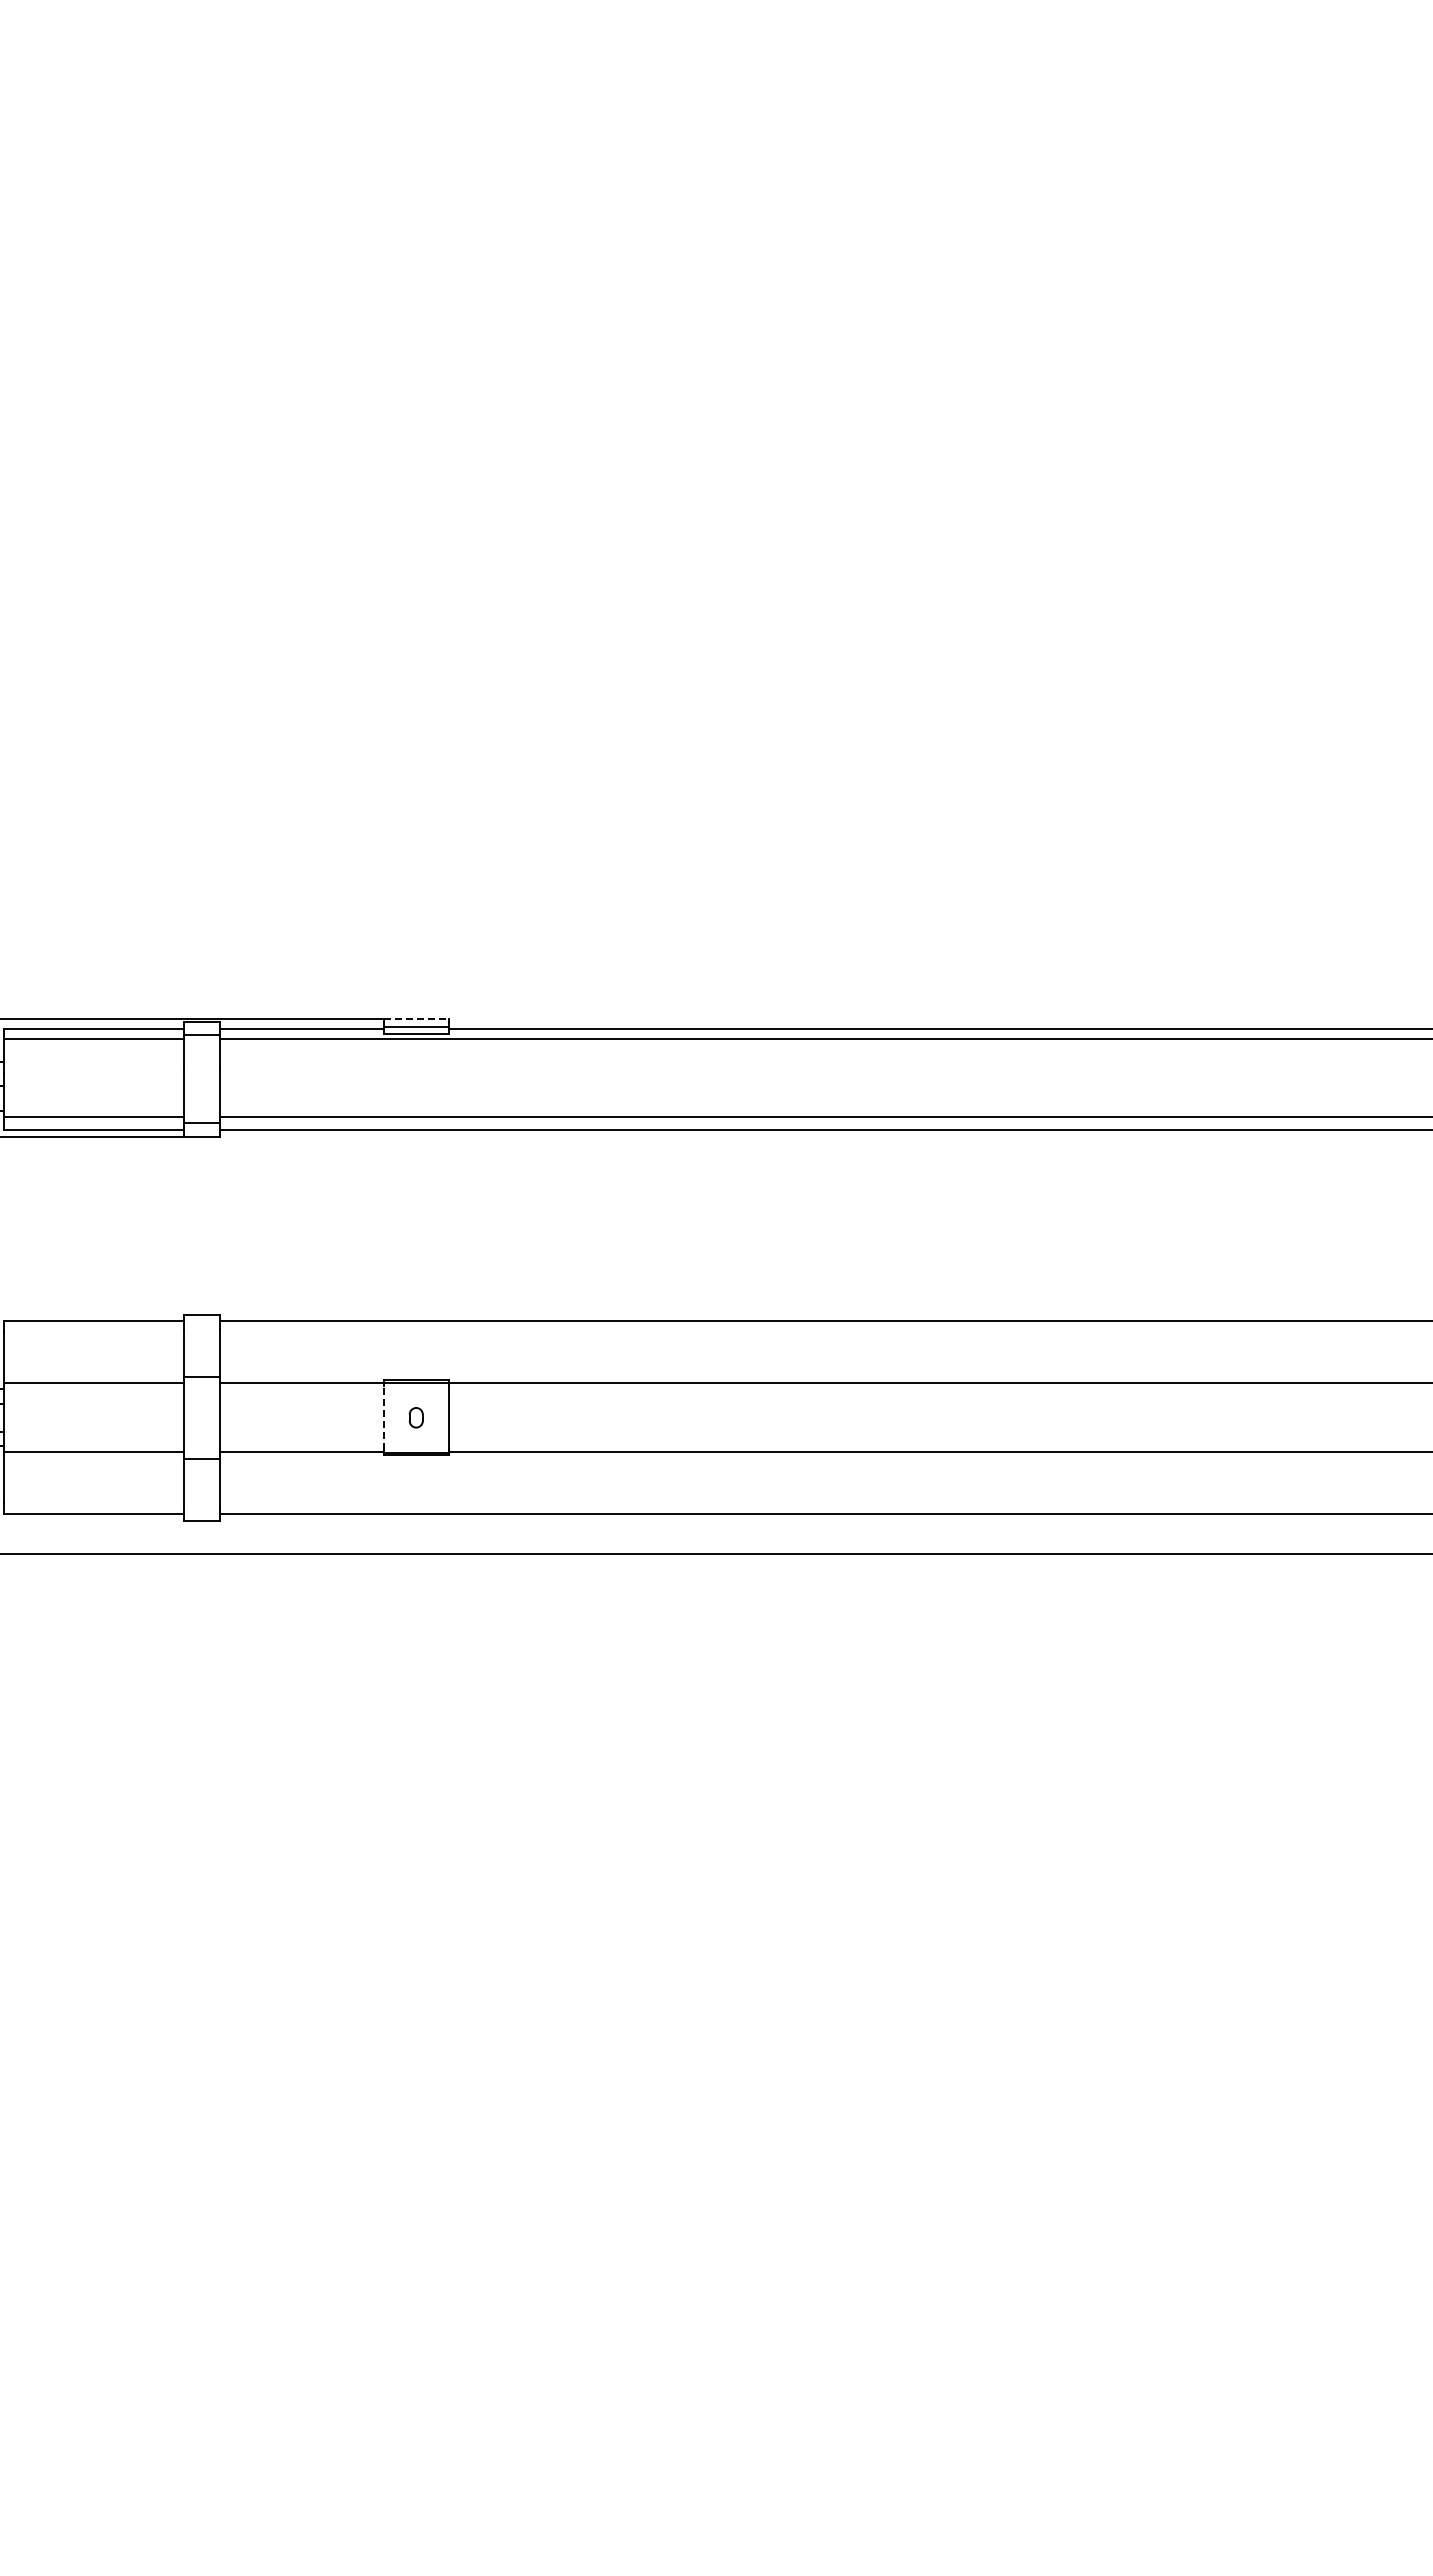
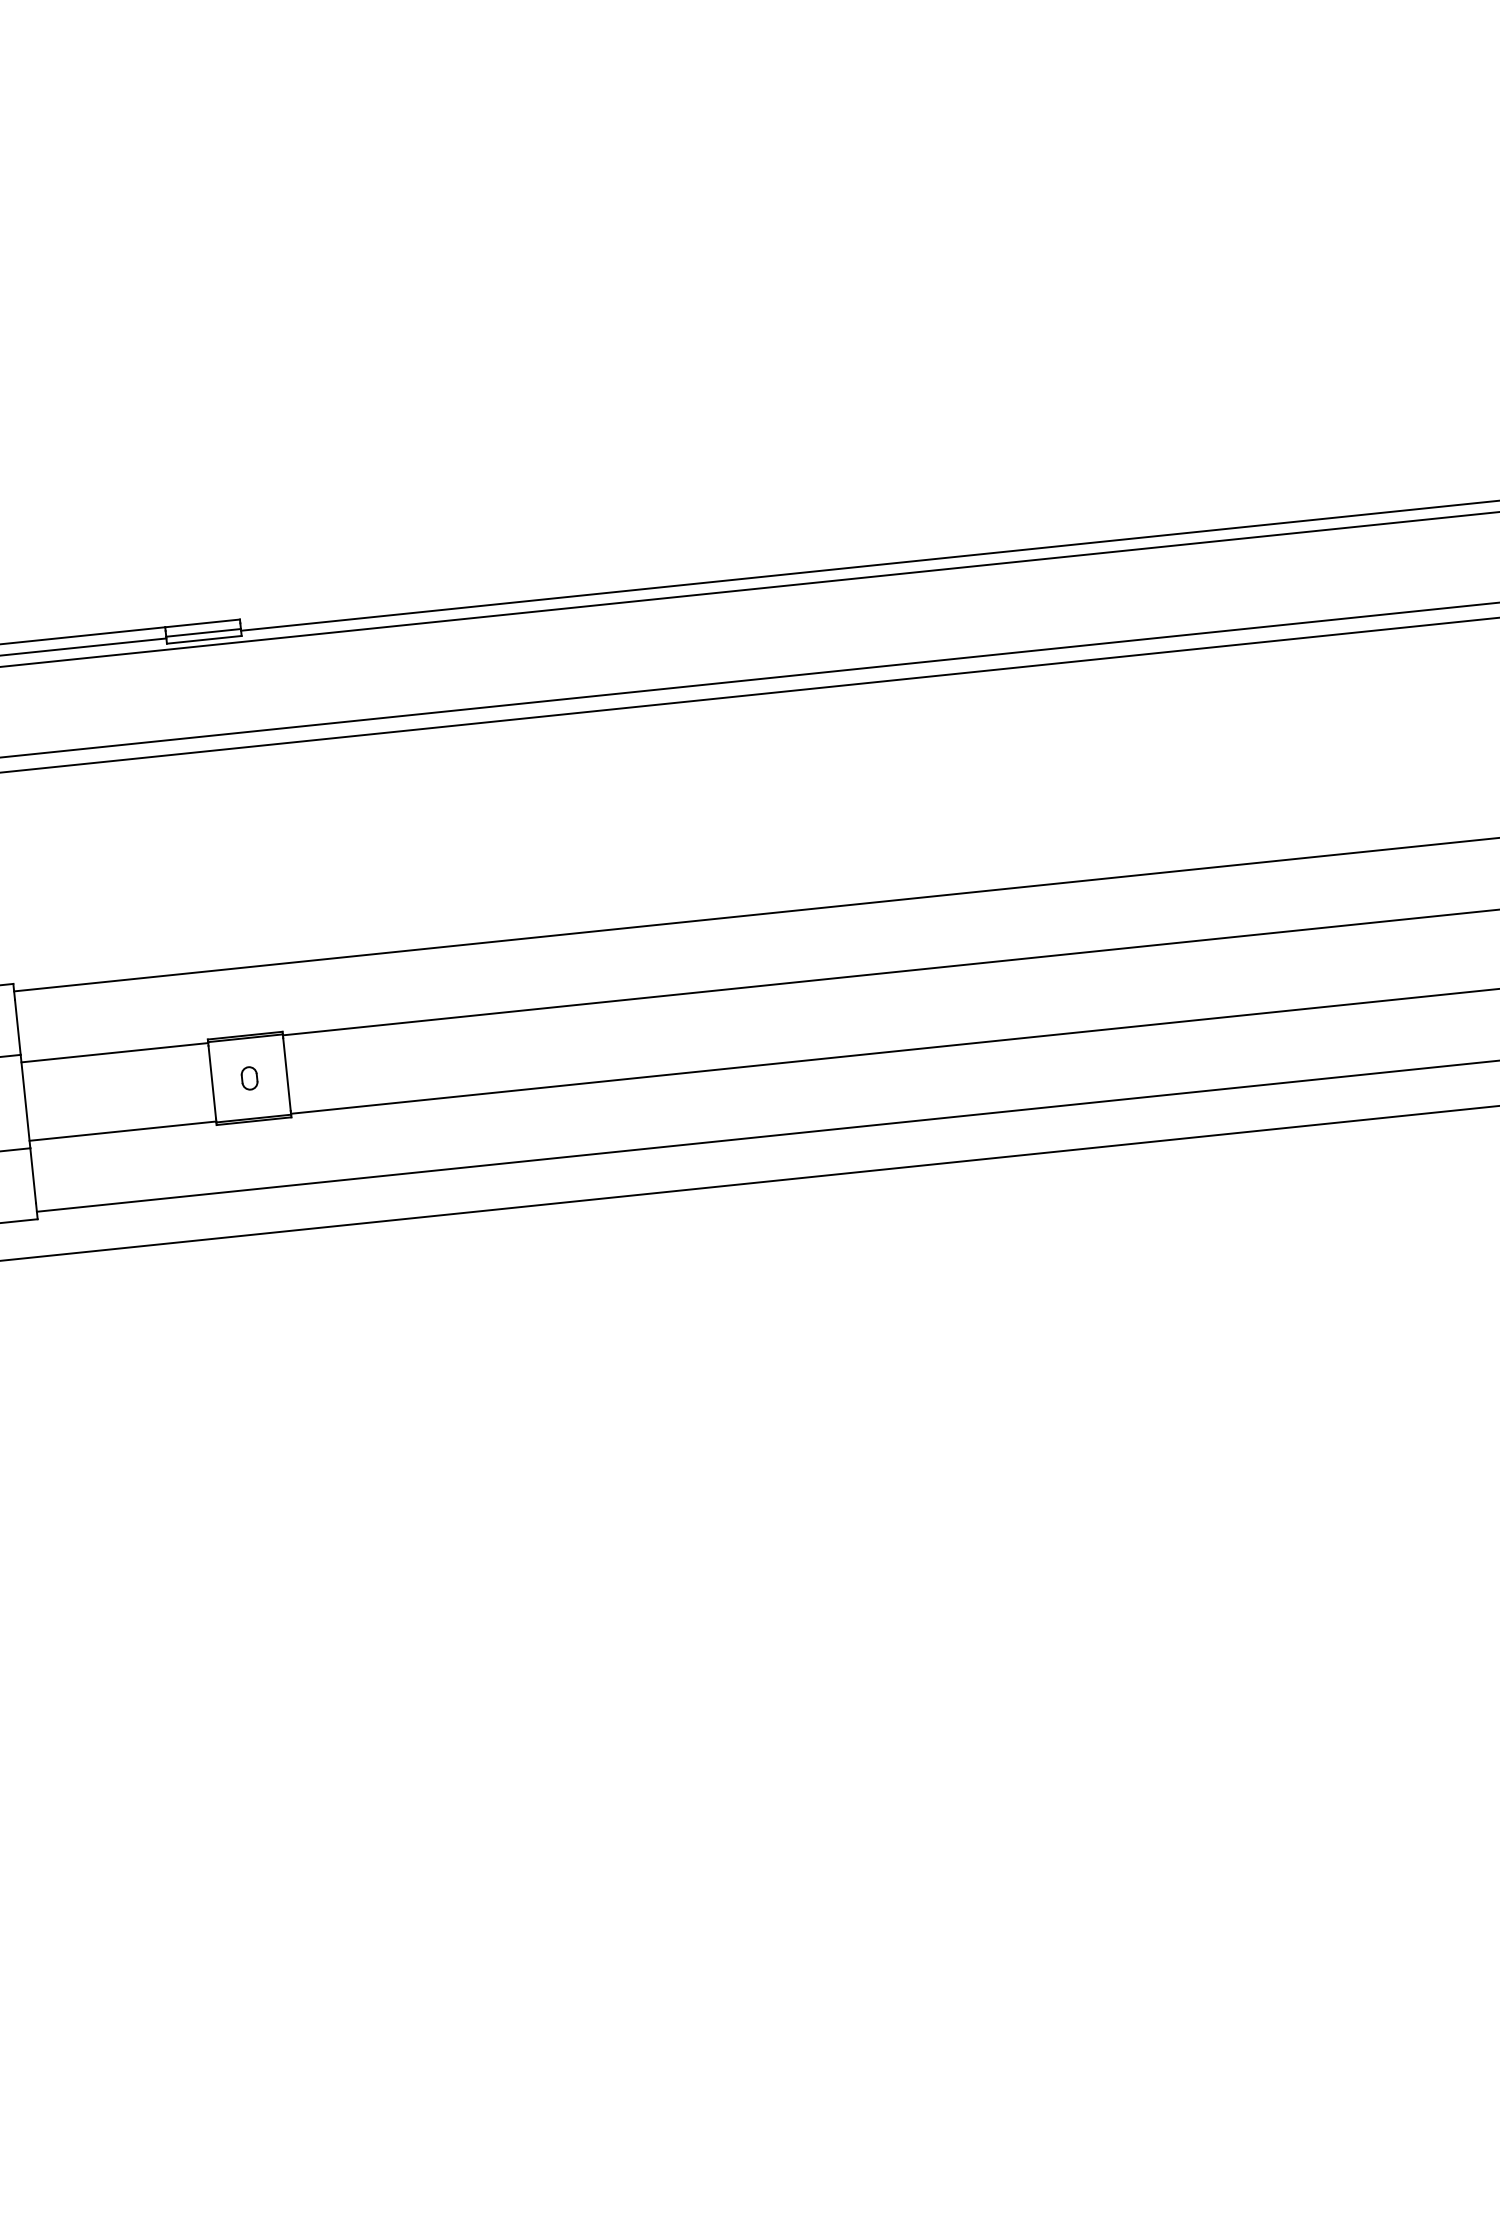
line: (416, 1019) -> (202, 623), dashed -> solid
line: (383, 1417) -> (212, 1081), dashed -> solid

